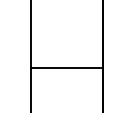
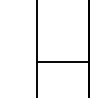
line: (66, 68) -> (62, 61), moved

